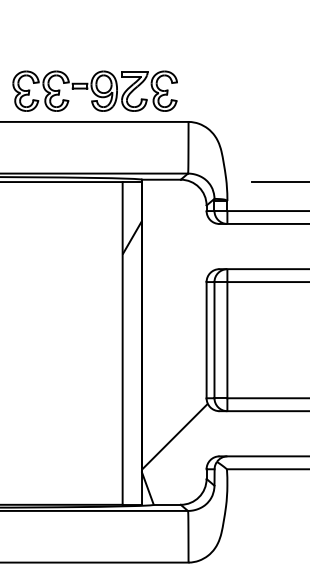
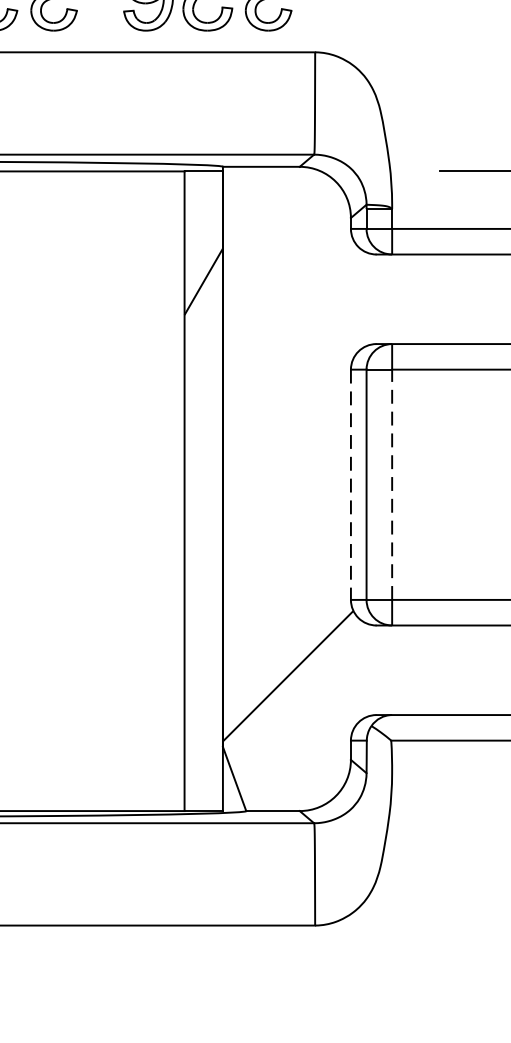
line: (227, 339) -> (392, 483), solid -> dashed
line: (206, 340) -> (350, 485), solid -> dashed

